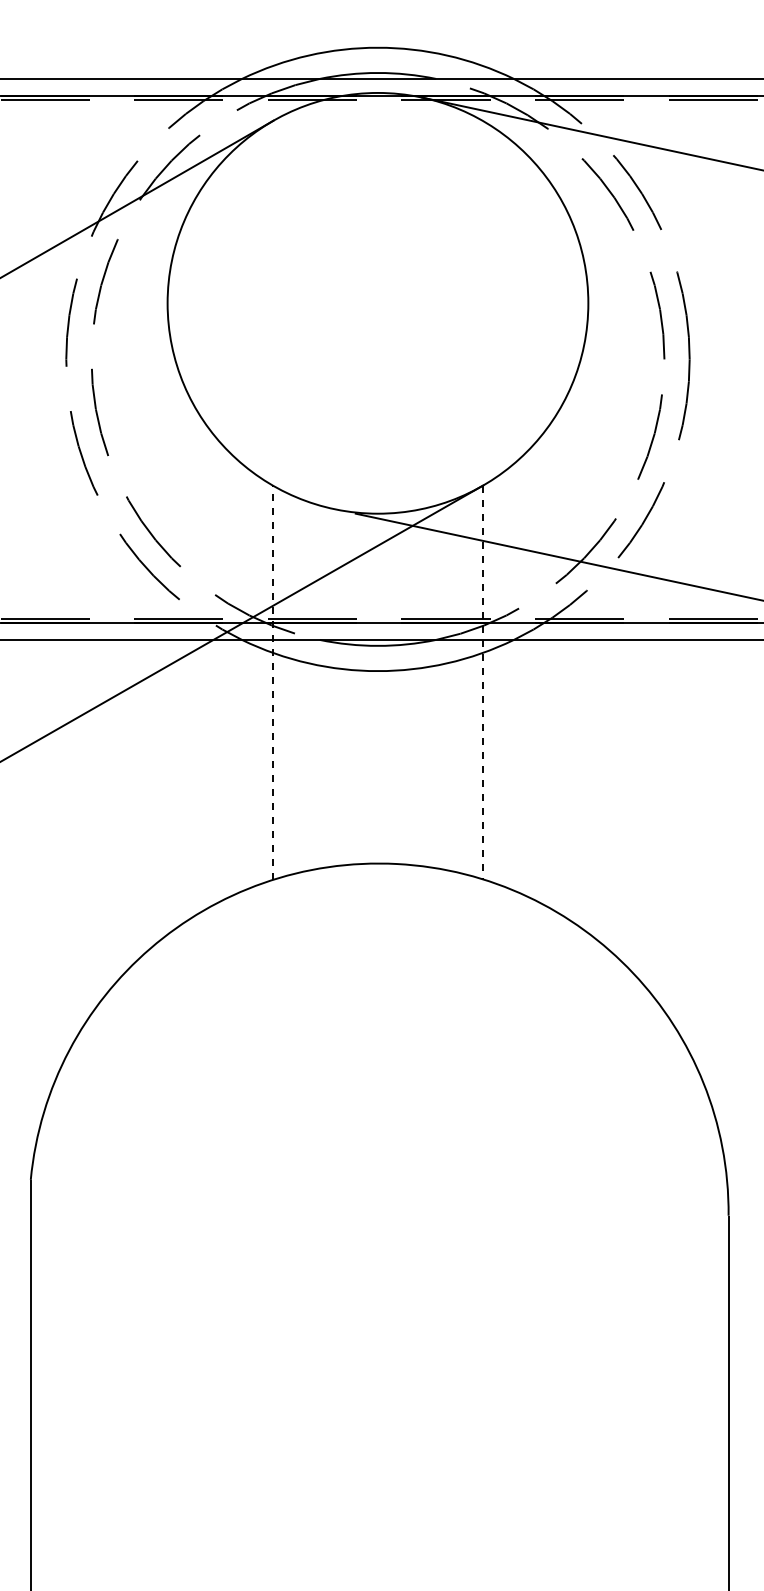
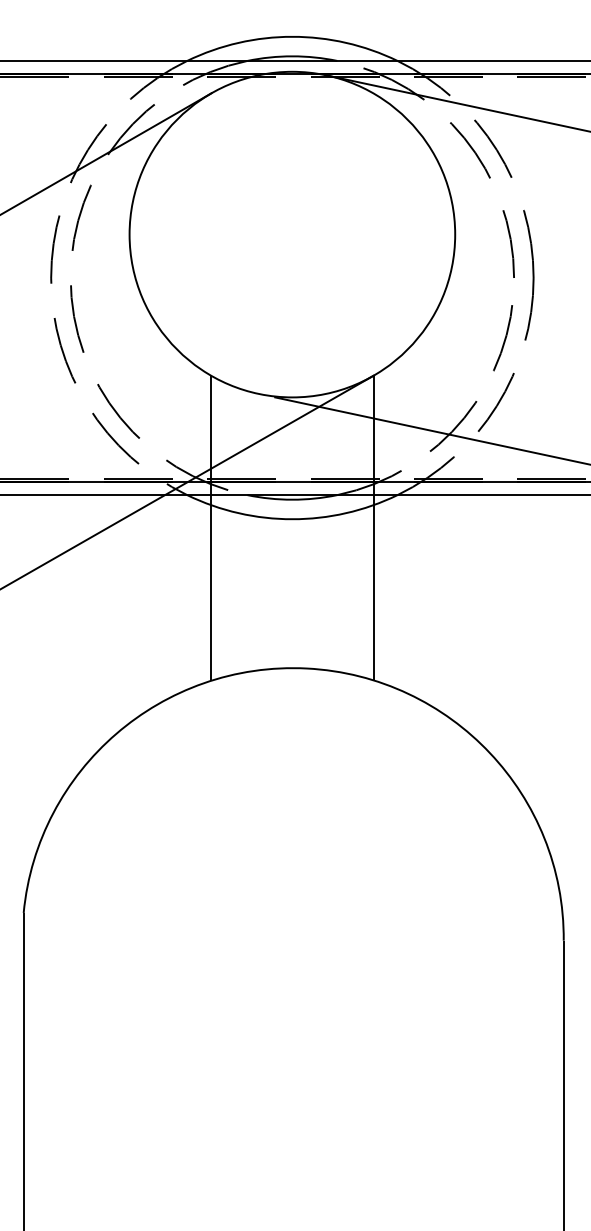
line: (272, 682) -> (210, 528), dashed -> solid
line: (483, 682) -> (374, 528), dashed -> solid

